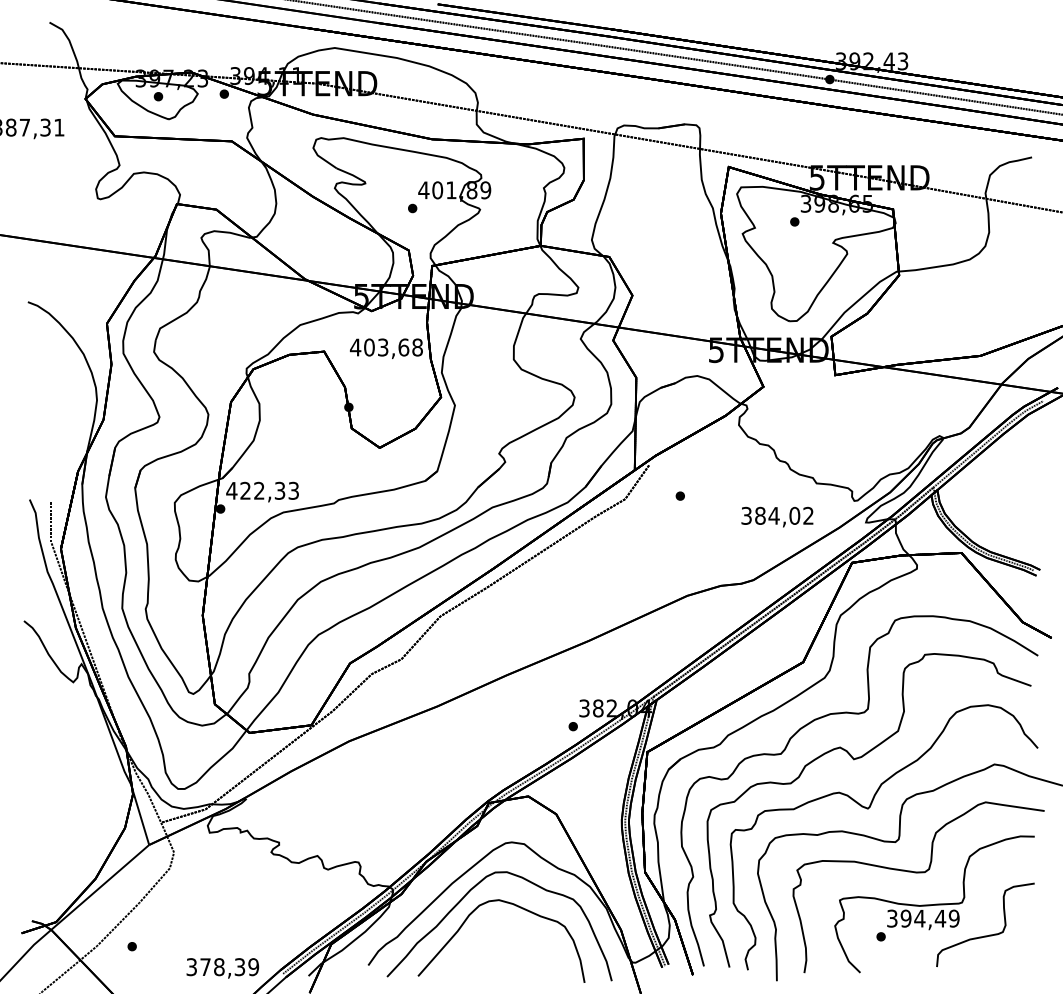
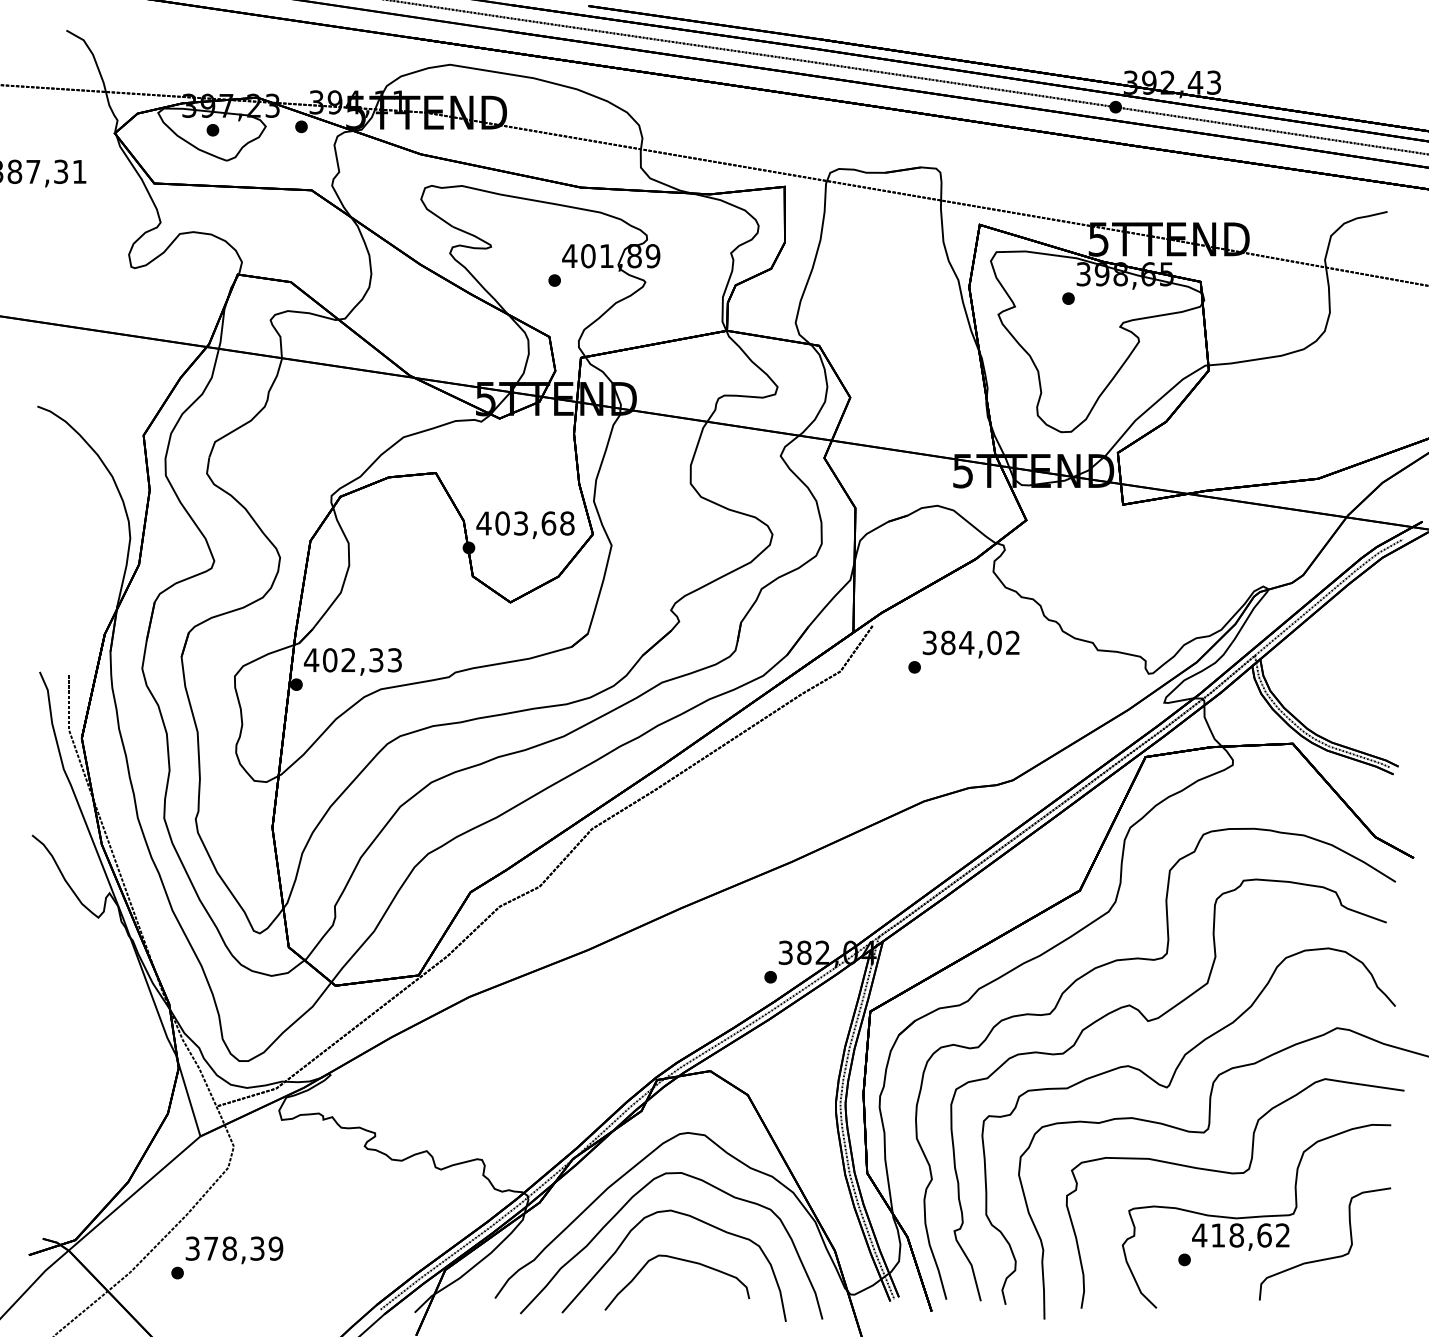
text: (386, 348) -> (525, 524), moved
text: (245, 491) -> (330, 660), 422,33 -> 402,33
text: (776, 517) -> (970, 644), moved
text: (923, 918) -> (1241, 1235), 394,49 -> 418,62
part: (509, 938) -> (684, 1261), added
text: (222, 968) -> (234, 1250), moved

